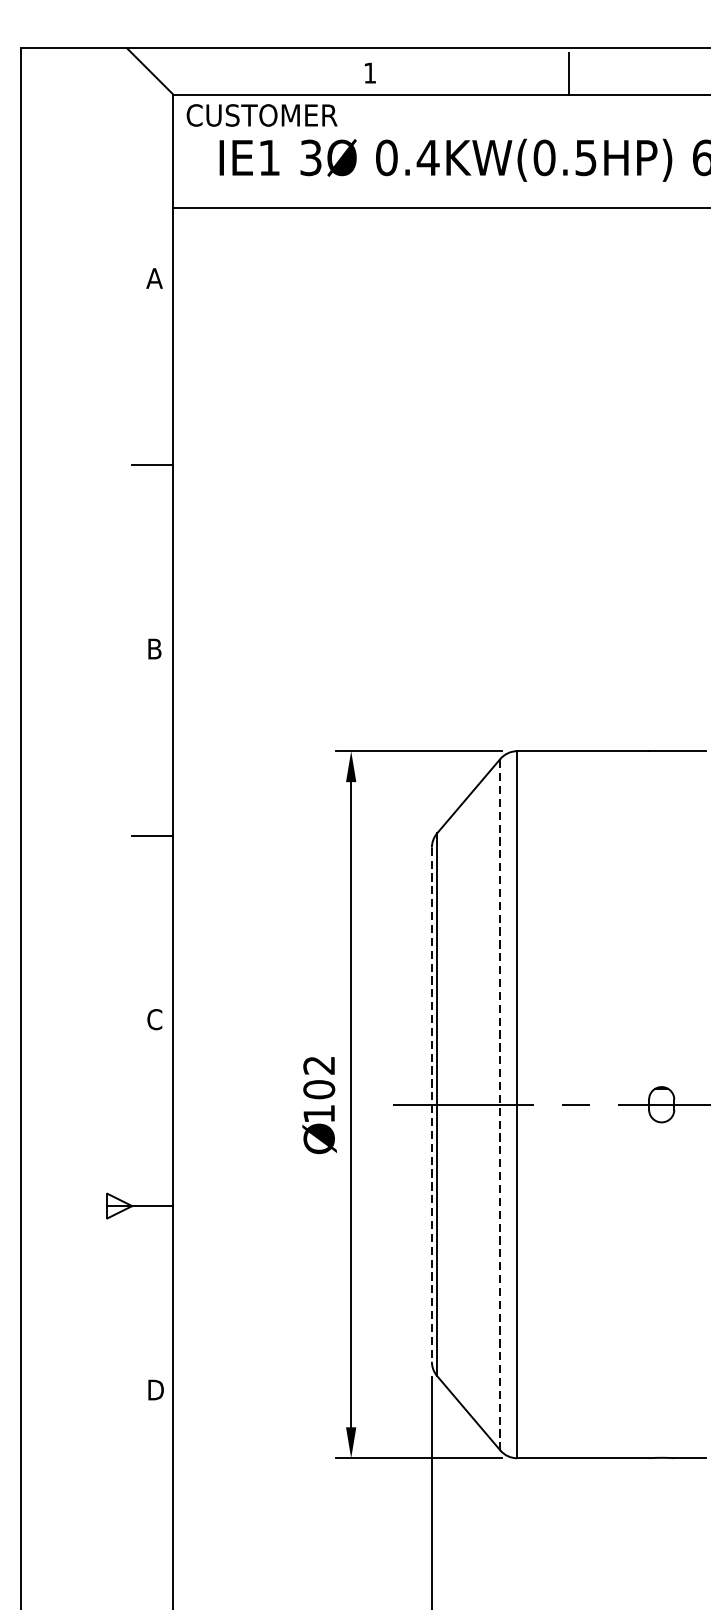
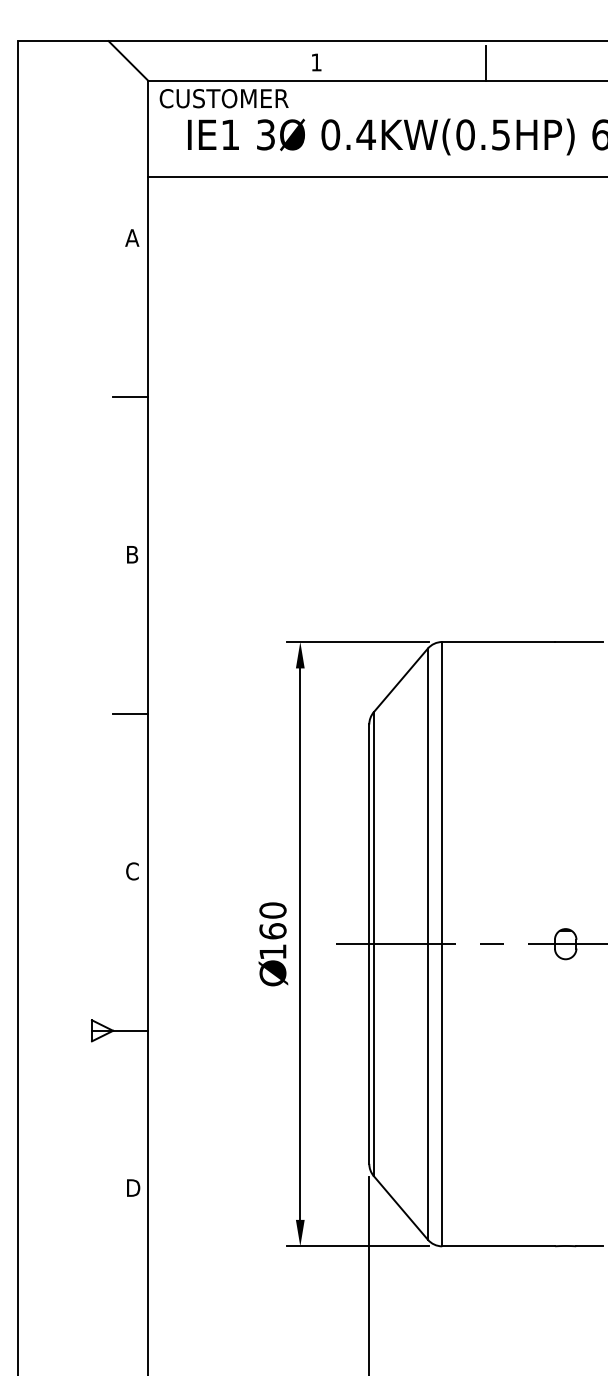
text: (318, 1077) -> (272, 920), 102 -> 160
line: (432, 1105) -> (369, 944), dashed -> solid
line: (499, 1105) -> (427, 944), dashed -> solid

